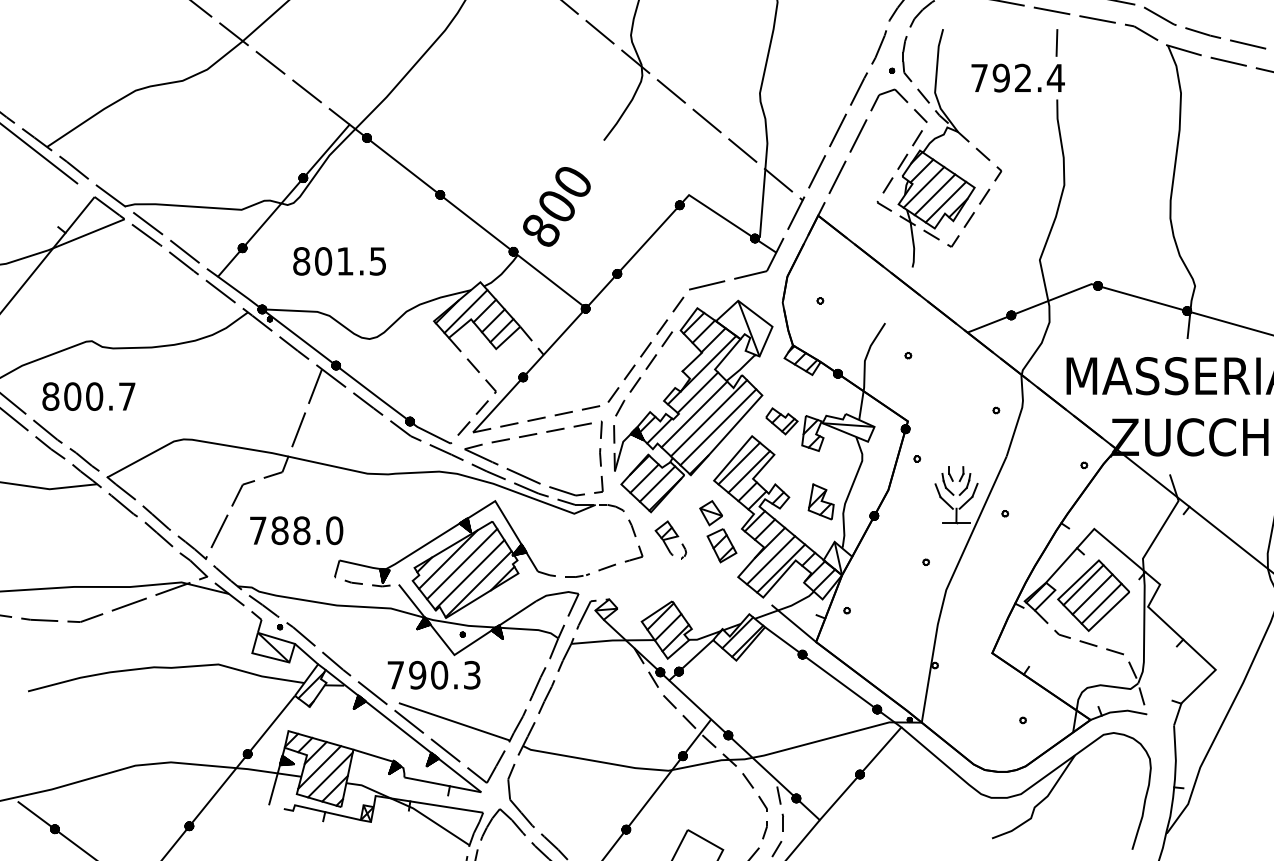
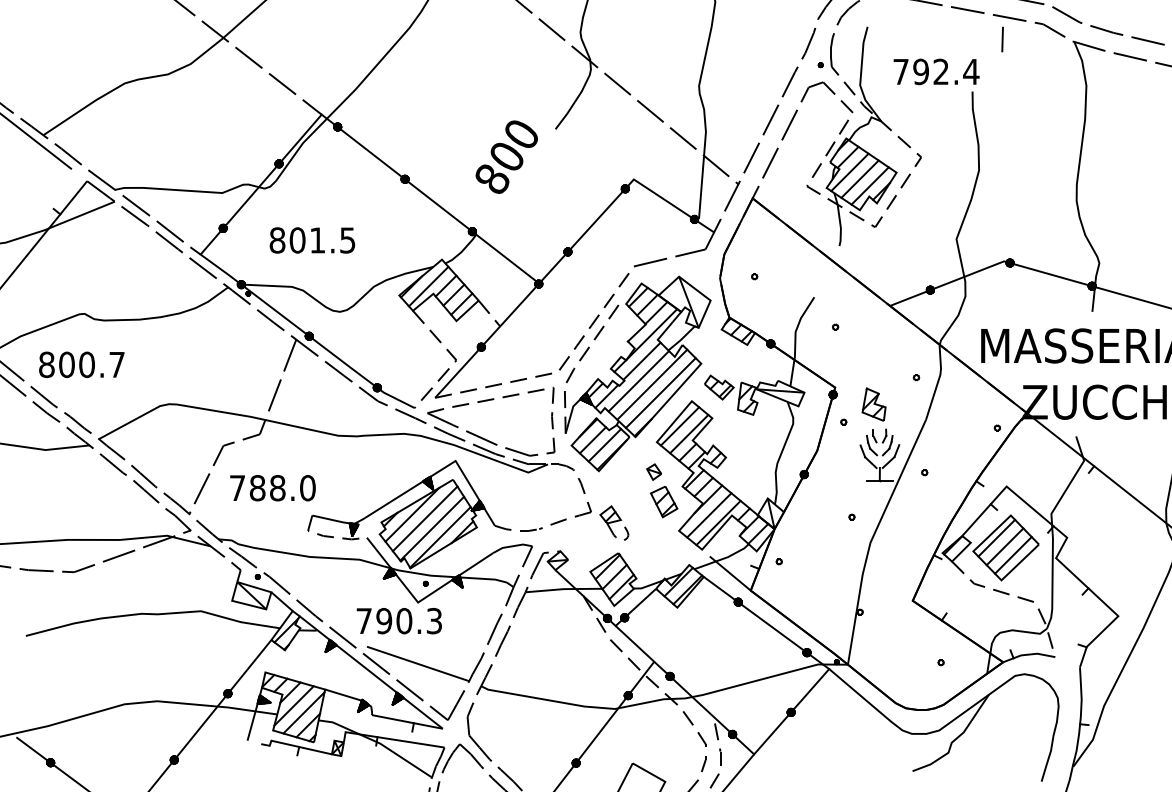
line: (1056, 42) -> (1002, 39), moved
text: (556, 206) -> (506, 156), moved
part: (820, 501) -> (873, 404), moved
part: (710, 513) -> (653, 472), size x0.7
part: (670, 539) -> (614, 522), moved

